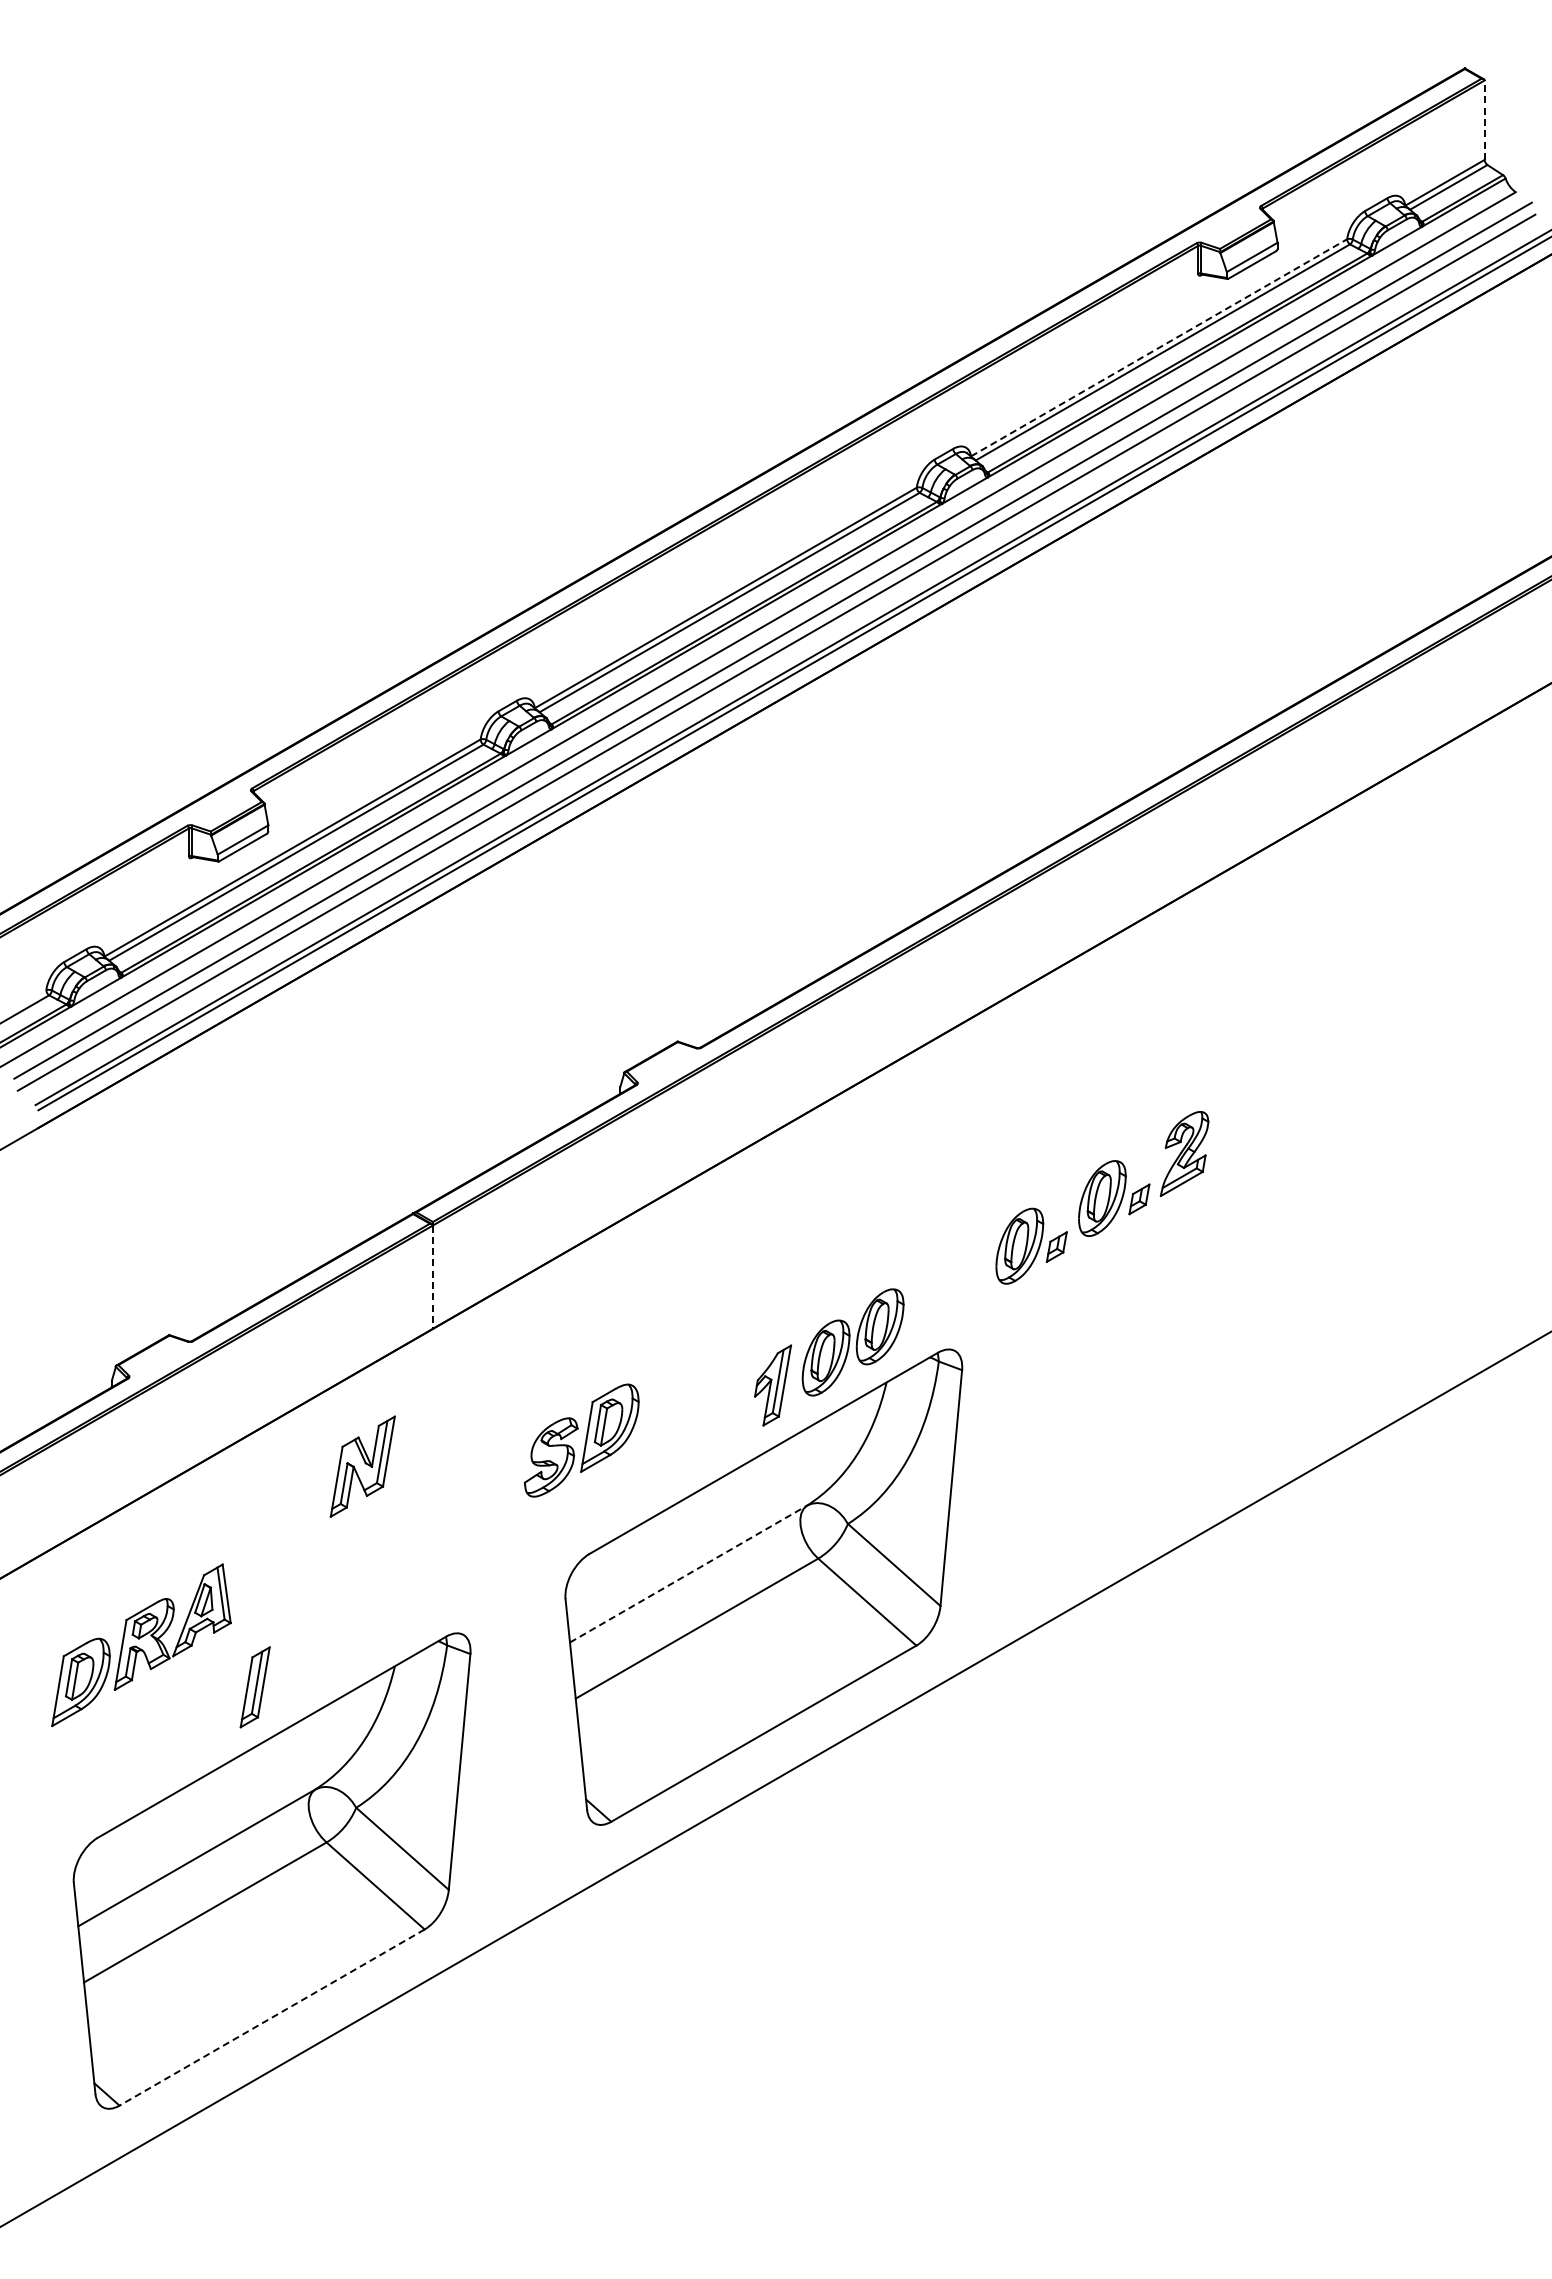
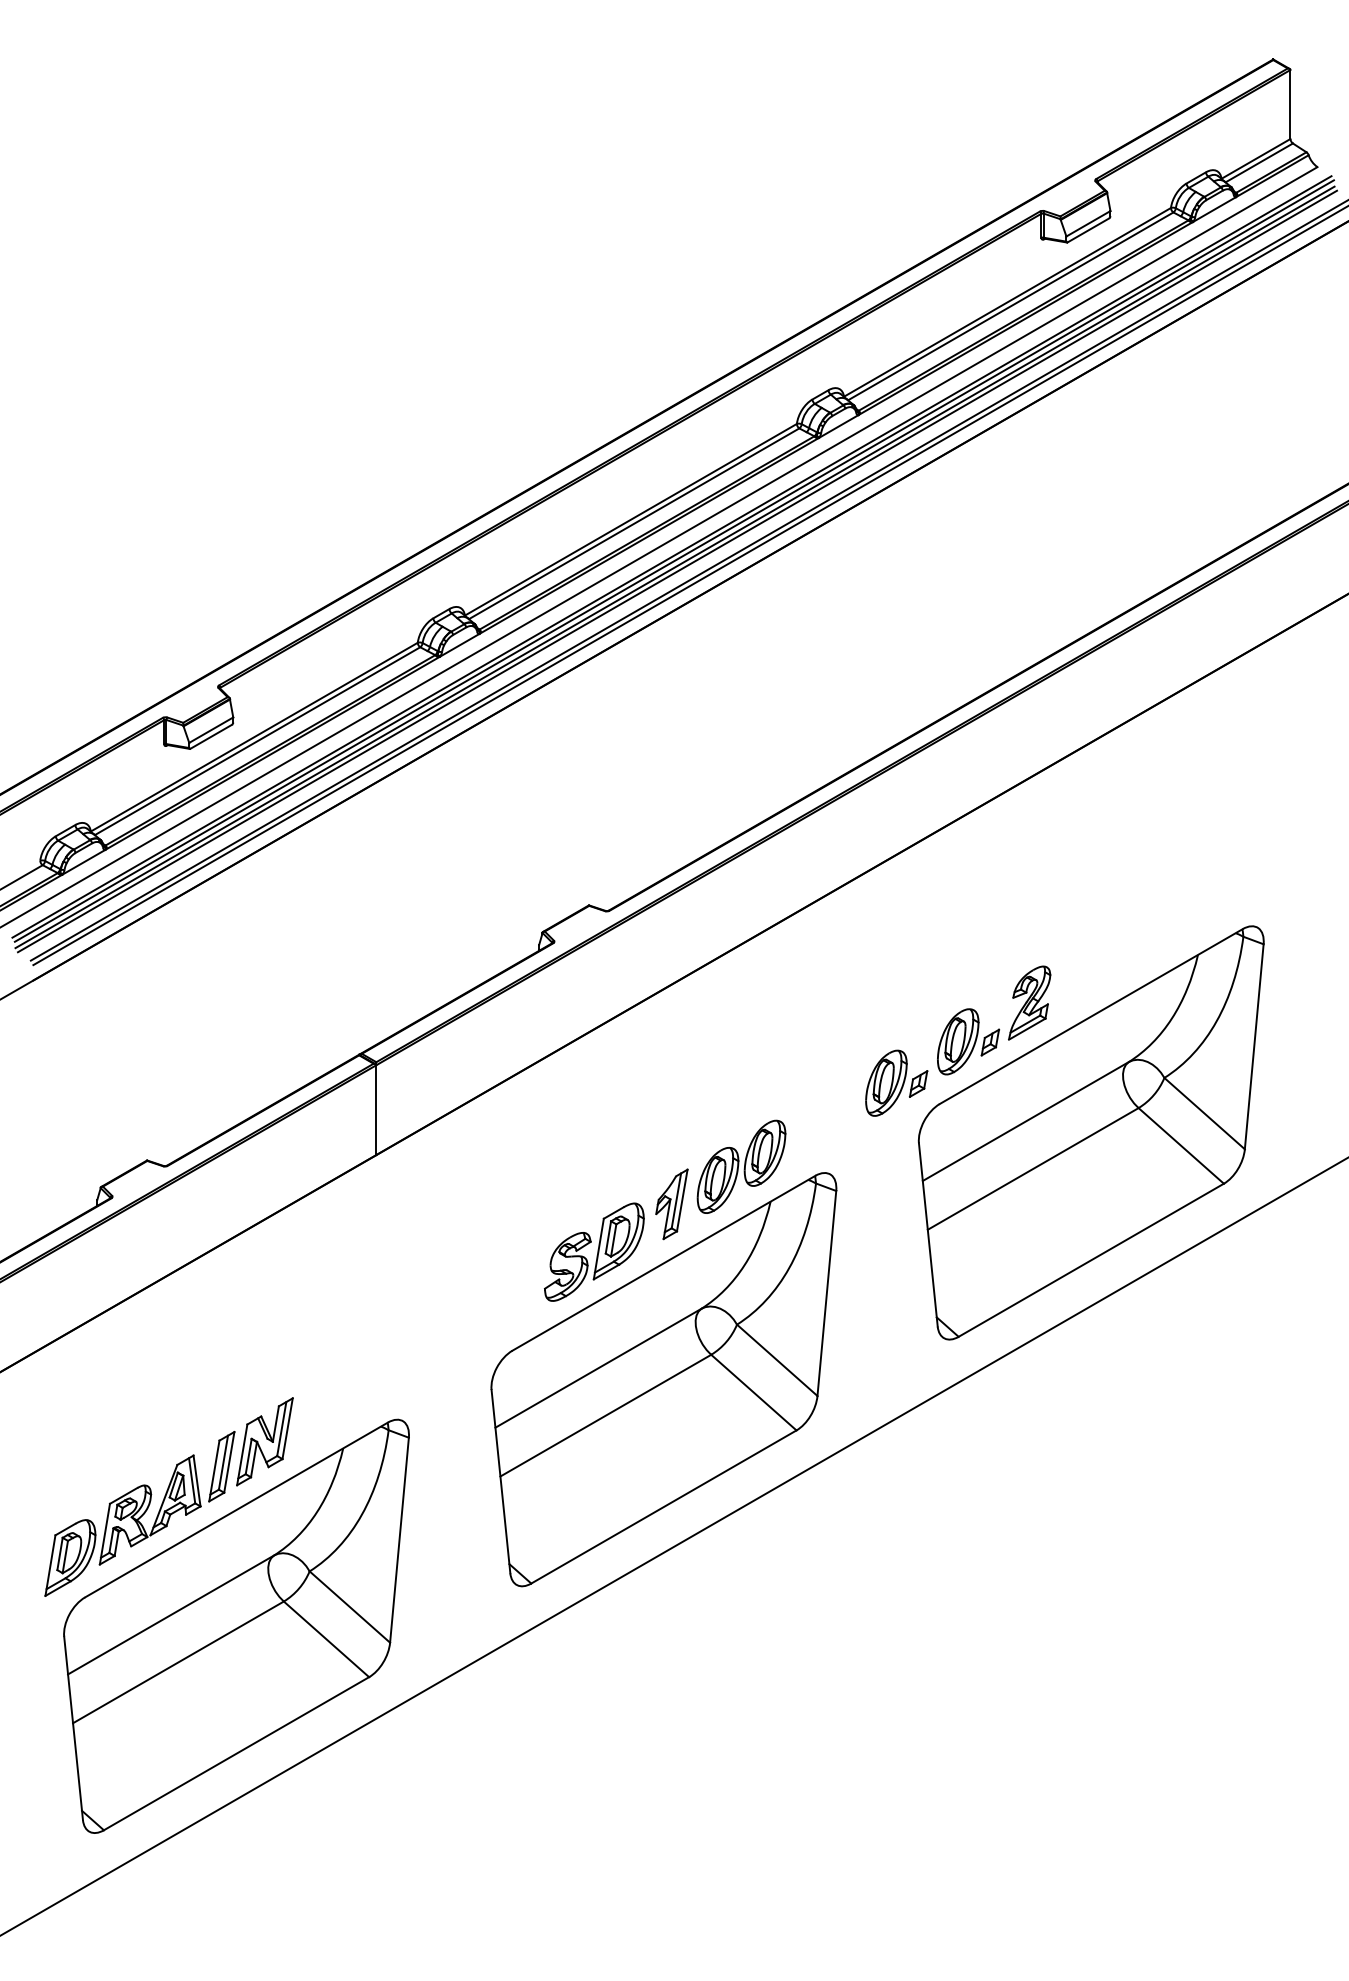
line: (1484, 120) -> (1290, 104), dashed -> solid
line: (1159, 347) -> (1007, 302), dashed -> solid
line: (775, 645) -> (674, 561), added
line: (779, 657) -> (677, 571), added
line: (432, 1277) -> (375, 1110), dashed -> solid
part: (1255, 1303) -> (1091, 1133), added
part: (581, 1440) -> (594, 1252), moved
part: (362, 1466) -> (264, 1441), moved
line: (688, 1574) -> (598, 1368), dashed -> solid
part: (141, 1645) -> (122, 1525), moved
line: (271, 2017) -> (235, 1753), dashed -> solid

